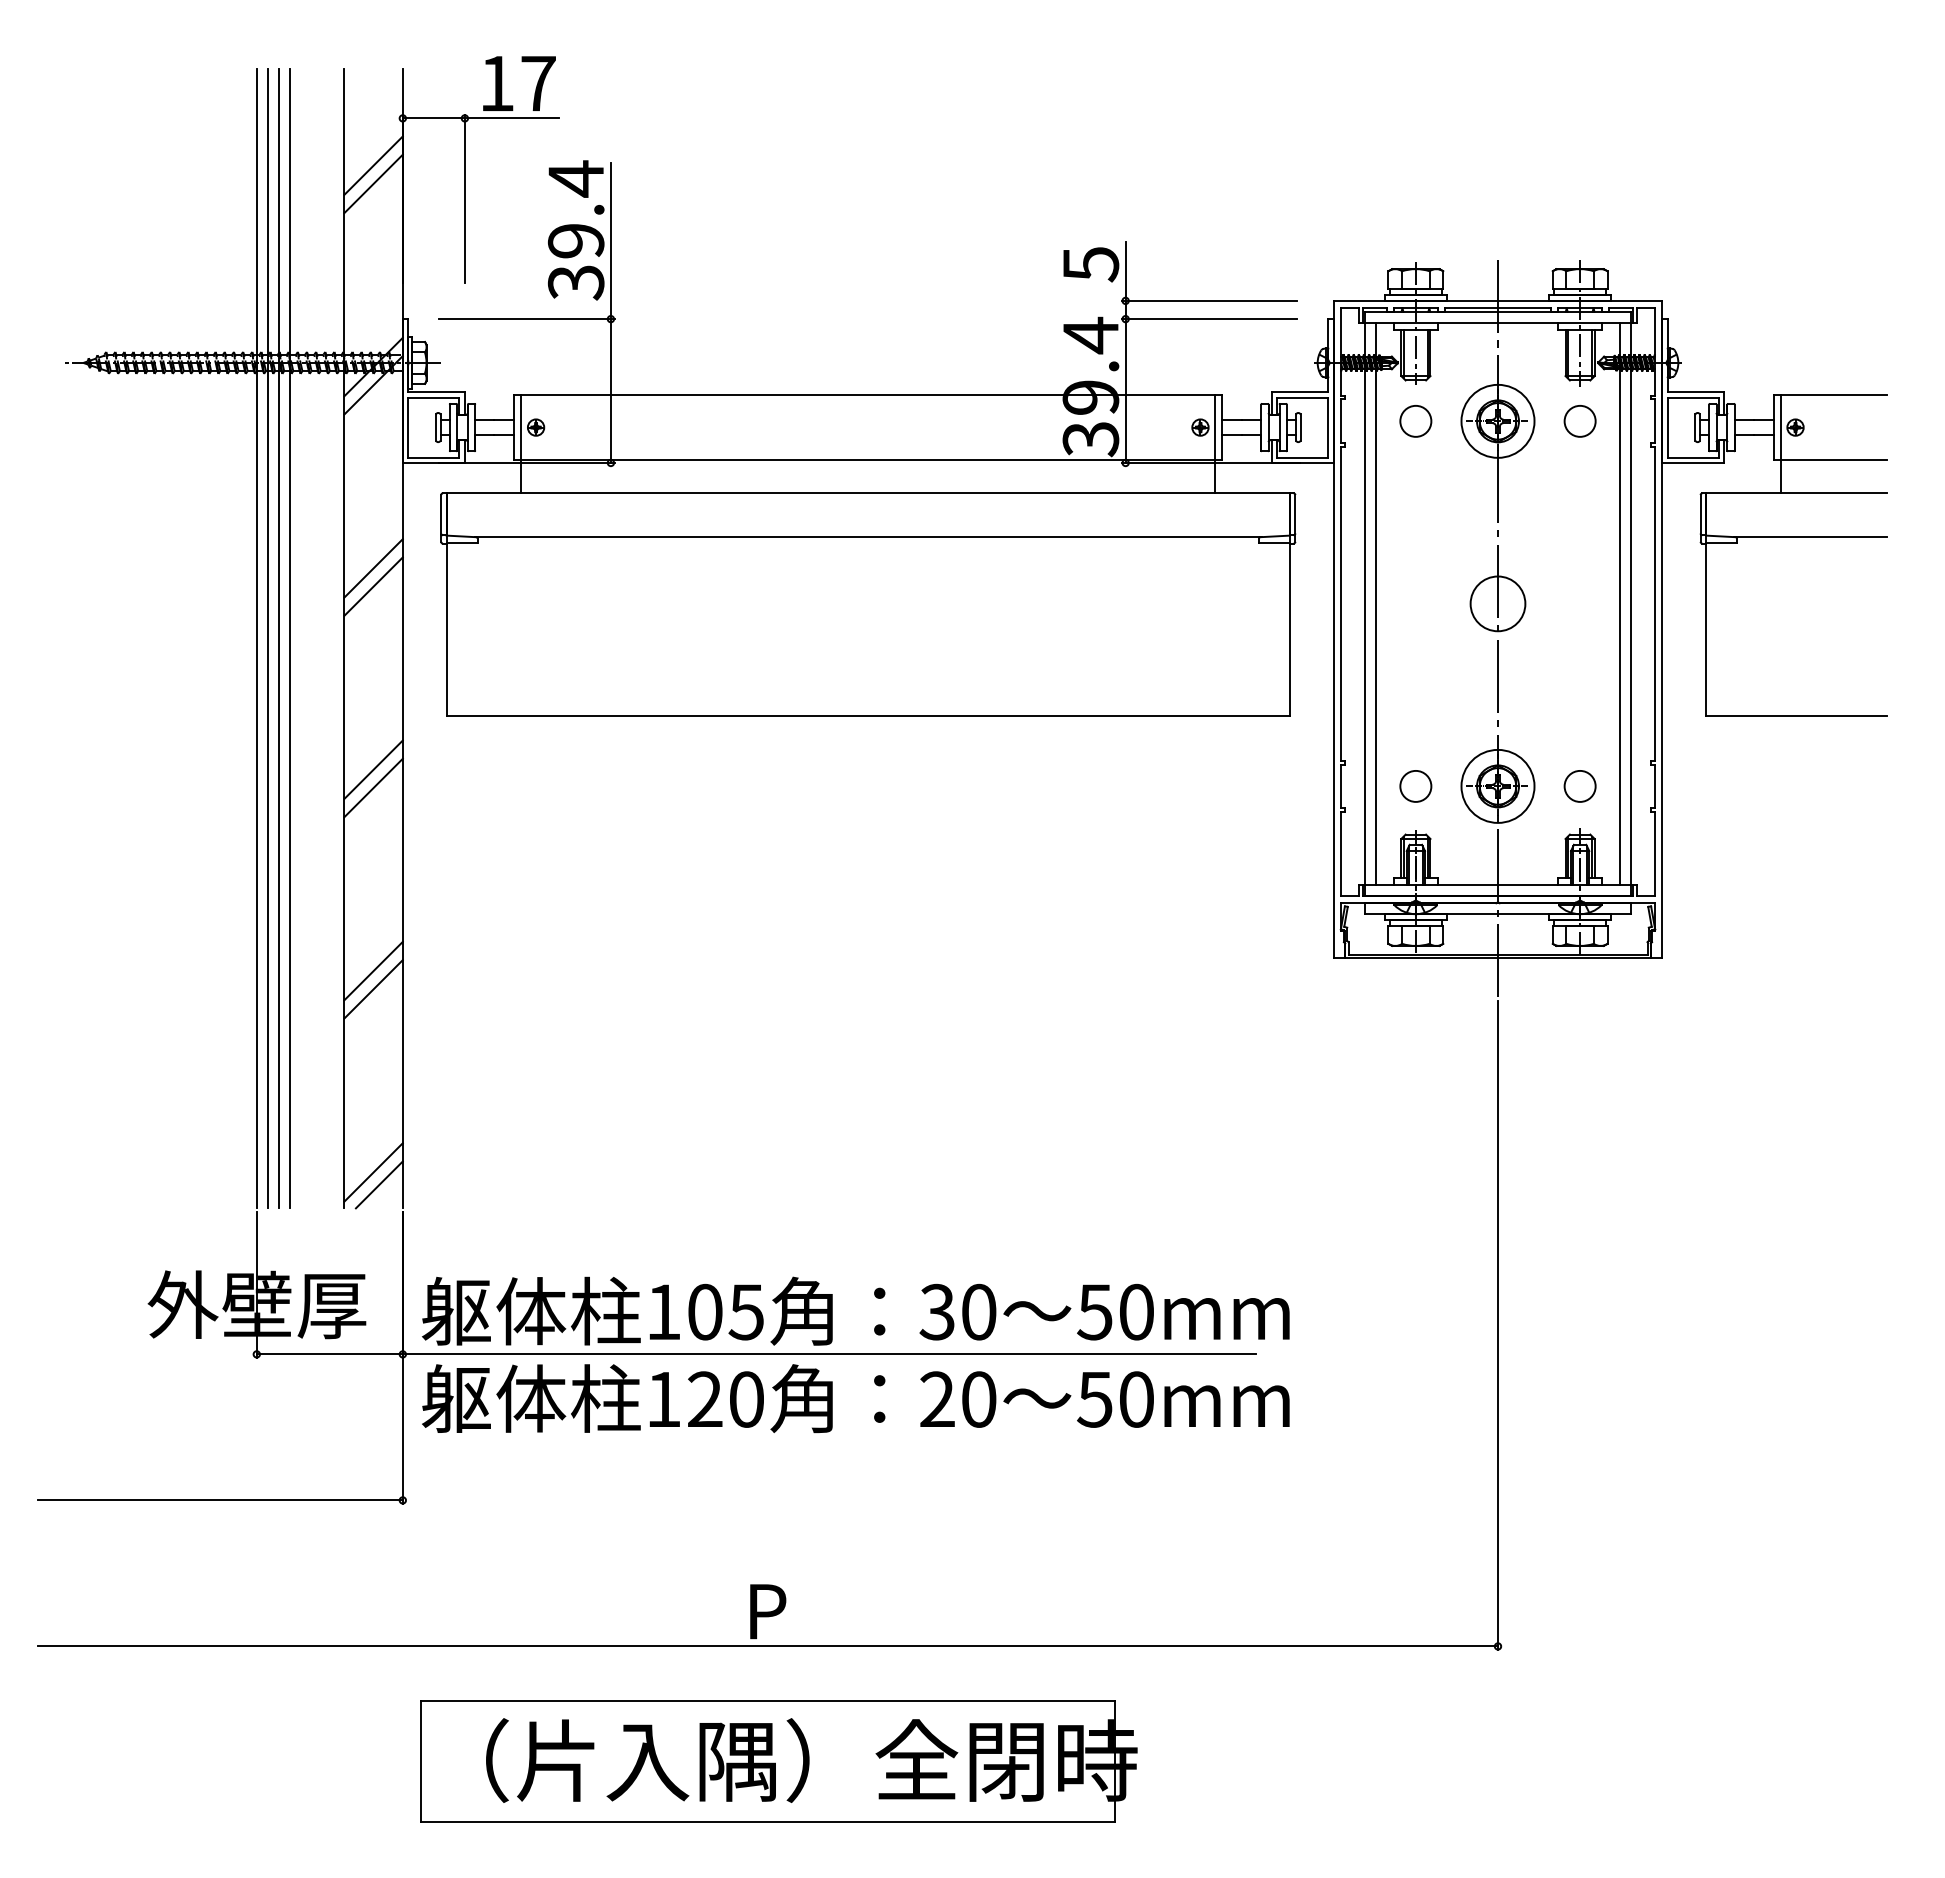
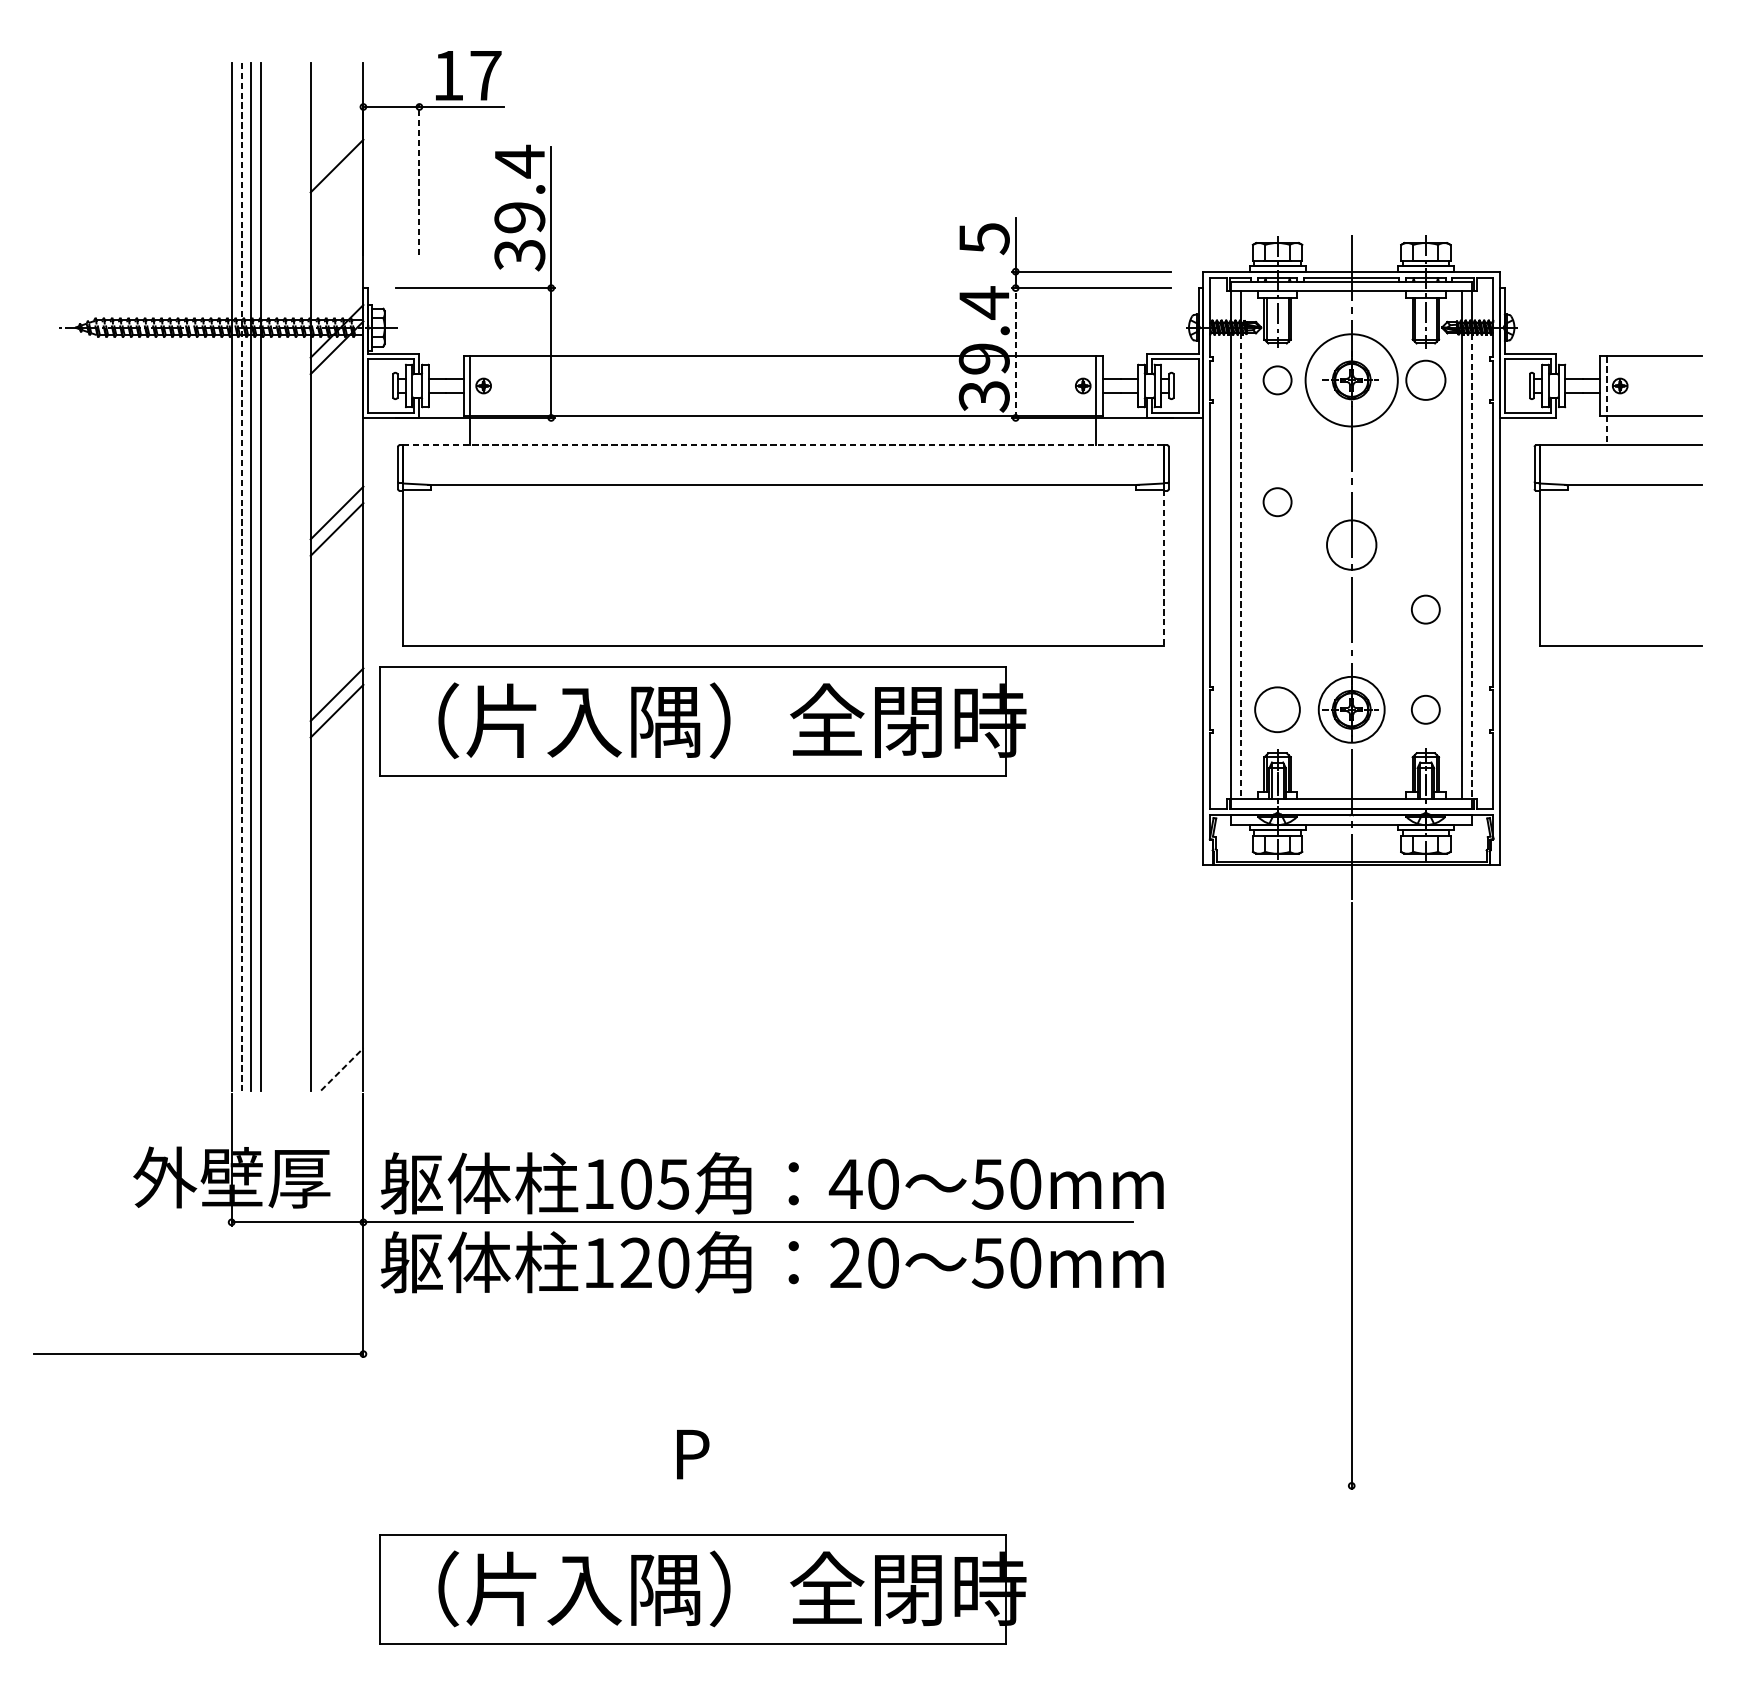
line: (373, 165) -> (336, 149), removed
line: (464, 198) -> (419, 179), solid -> dashed
line: (1125, 391) -> (1015, 353), solid -> dashed
circle: (1497, 420) -> (1351, 379), size x1.4
circle: (1579, 421) -> (1425, 380), size x1.4
line: (1780, 444) -> (1606, 401), solid -> dashed
line: (868, 493) -> (783, 445), solid -> dashed
circle: (1415, 556) -> (1277, 502), added
line: (1375, 627) -> (1241, 566), solid -> dashed
line: (1631, 627) -> (1472, 566), solid -> dashed
line: (1289, 629) -> (1163, 568), solid -> dashed
line: (267, 639) -> (241, 577), solid -> dashed
circle: (1579, 675) -> (1425, 609), added
circle: (1415, 786) -> (1277, 709), size x1.6
part: (778, 799) -> (702, 721), added
line: (373, 970) -> (336, 875), removed
line: (373, 989) -> (336, 893), removed
line: (373, 1172) -> (336, 1058), removed
line: (379, 1184) -> (342, 1069), solid -> dashed
text: (937, 1311) -> (845, 1183), 30 -> 40
line: (767, 1646) -> (692, 1485), removed

